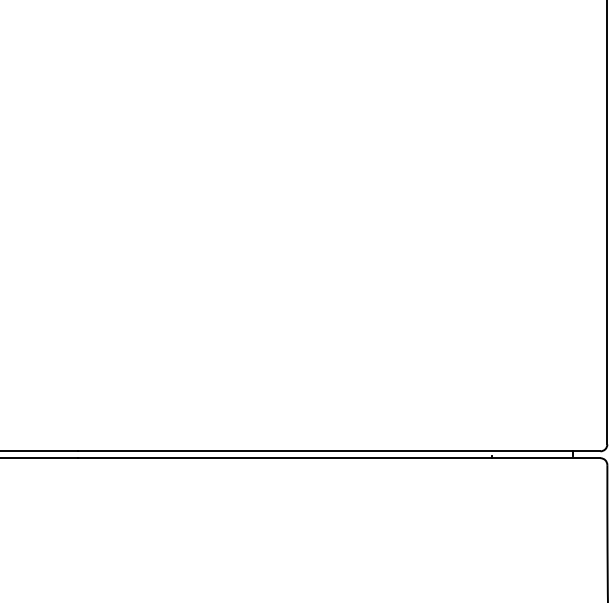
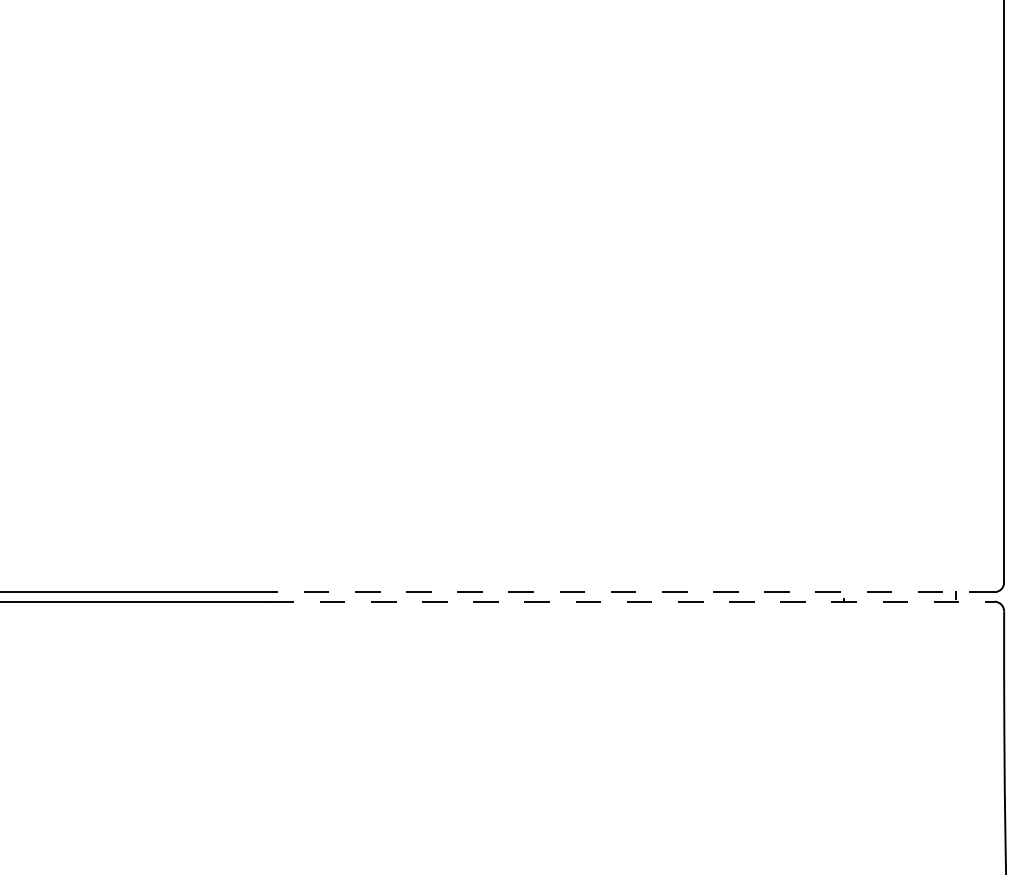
line: (339, 451) -> (631, 592), solid -> dashed
line: (339, 458) -> (631, 601), solid -> dashed

